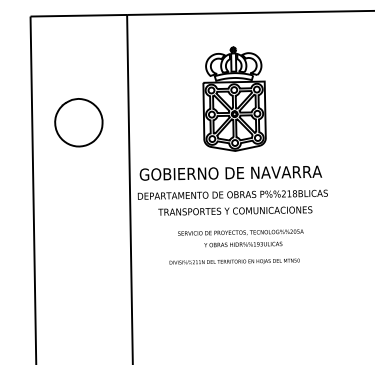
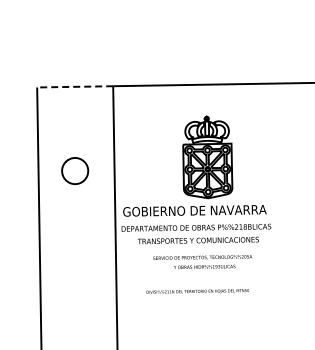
line: (77, 15) -> (74, 86), solid -> dashed
part: (234, 99) -> (207, 157), moved
part: (77, 122) -> (74, 170), size x0.7
text: (234, 261) -> (197, 291), moved

